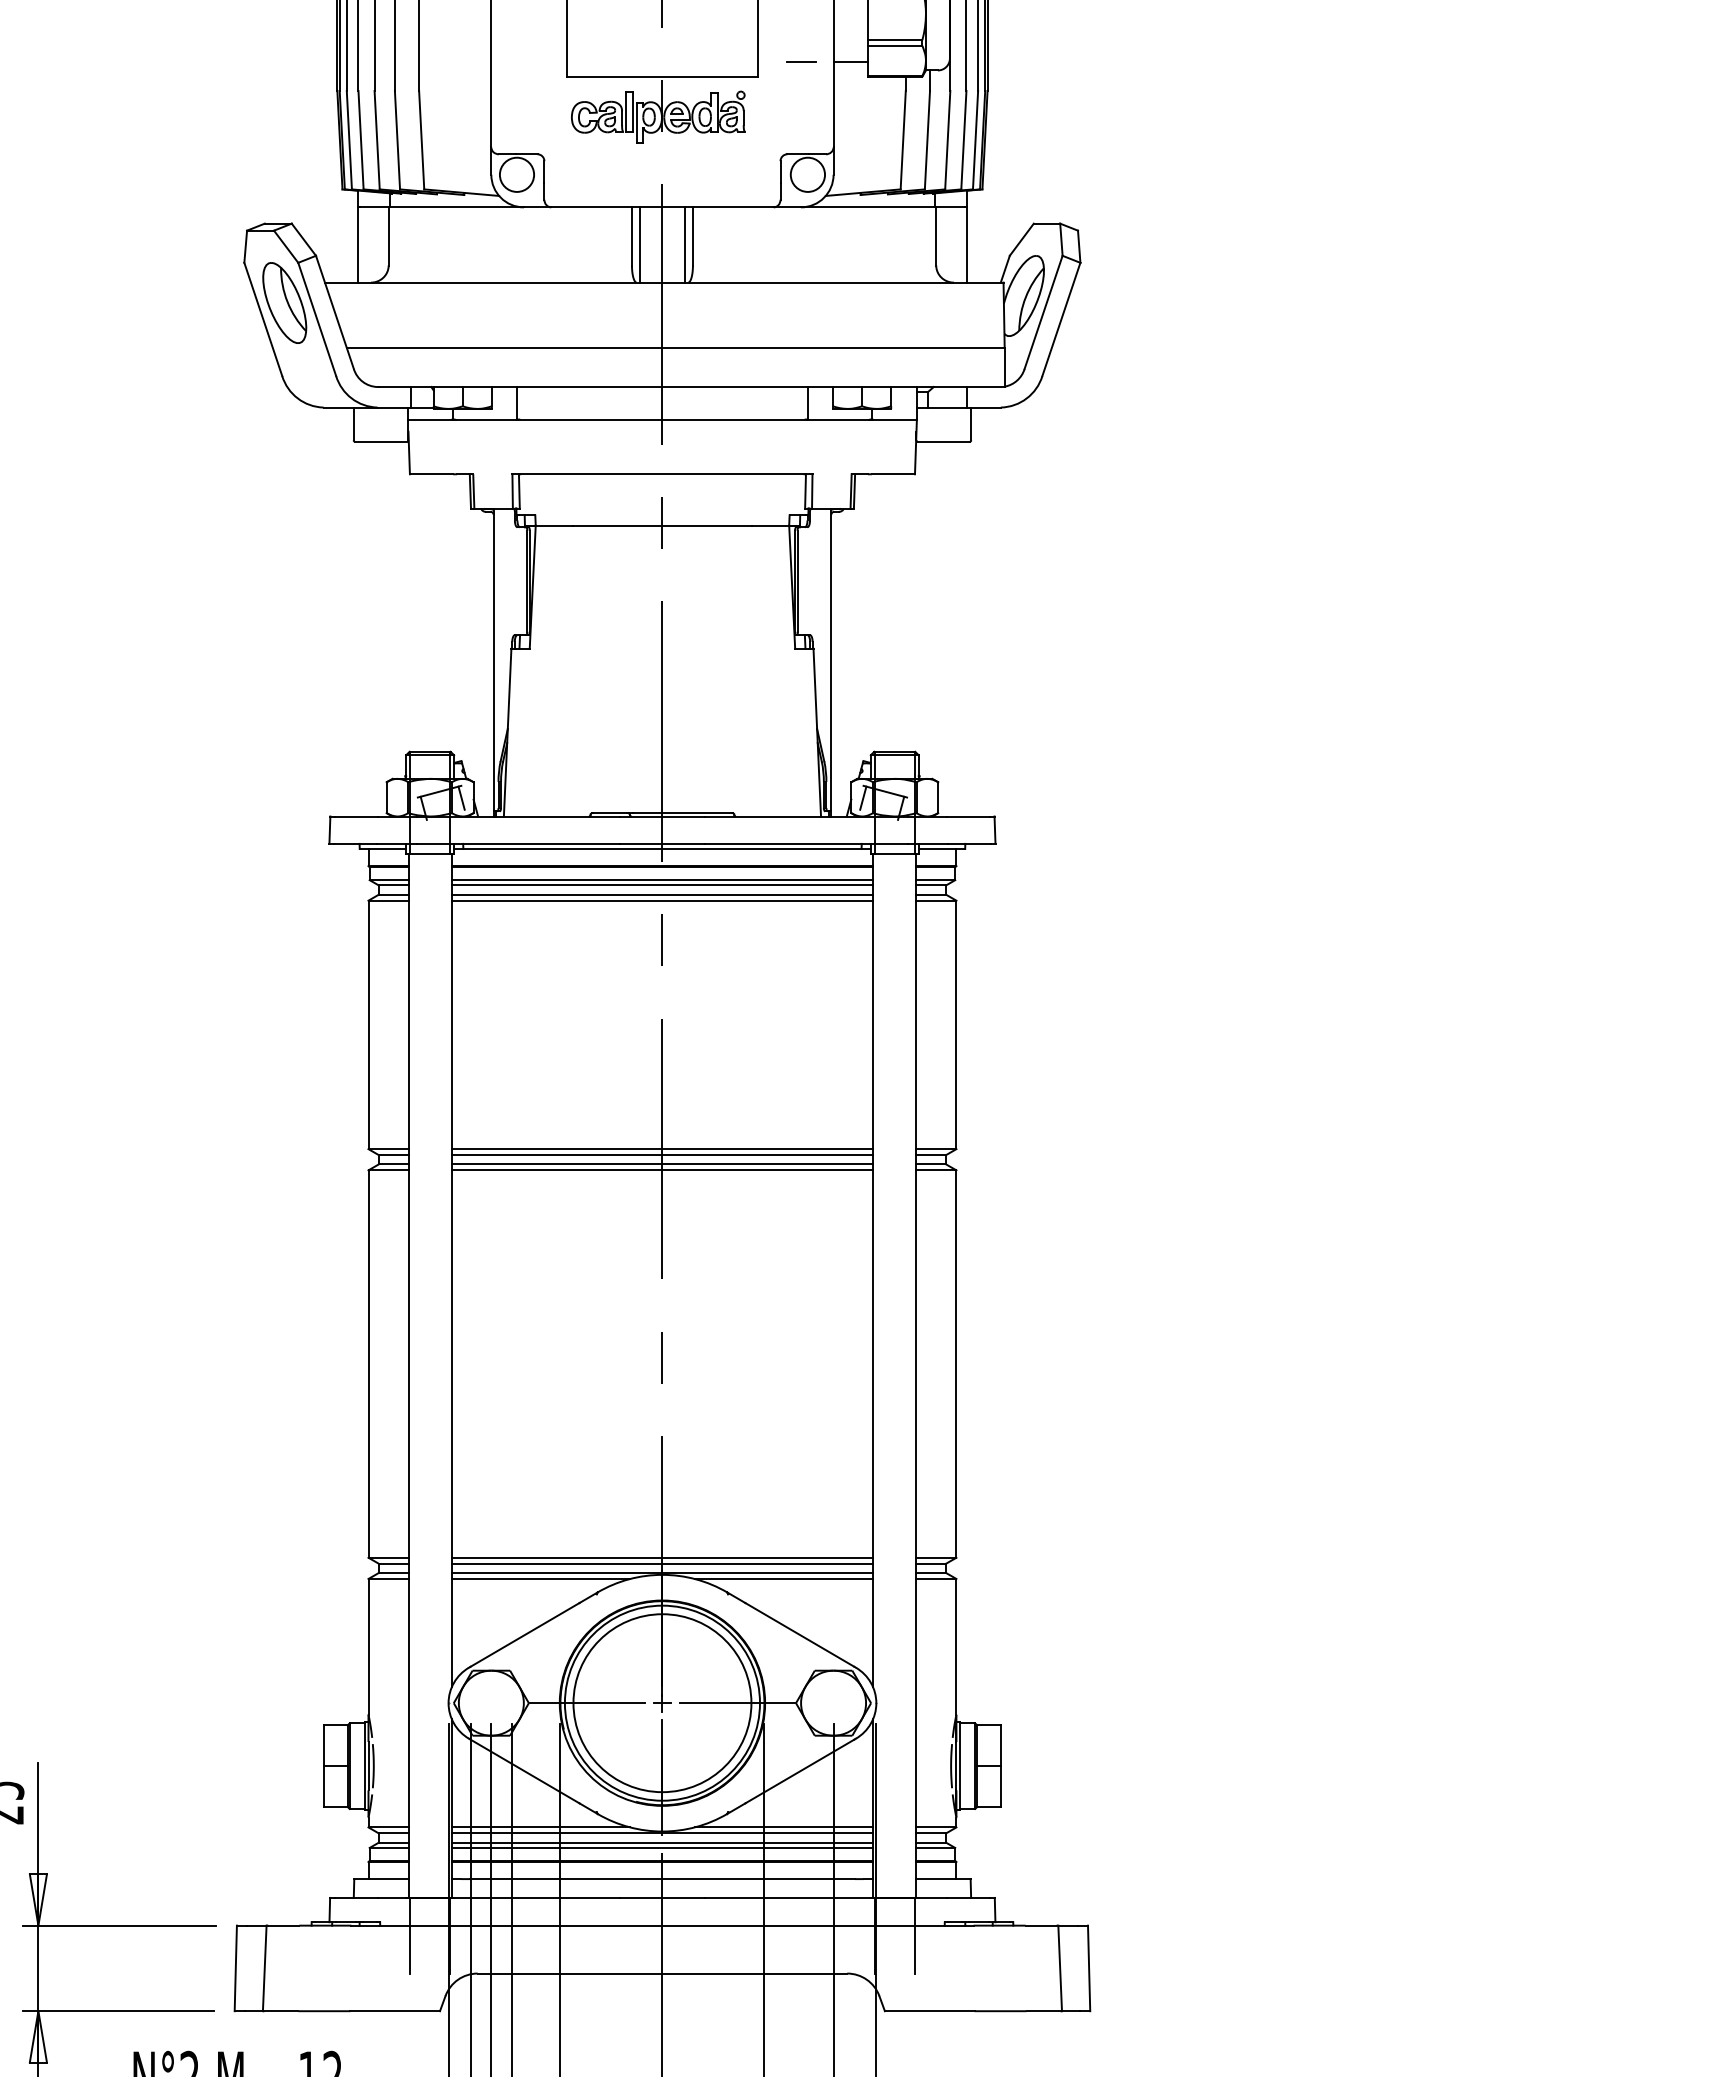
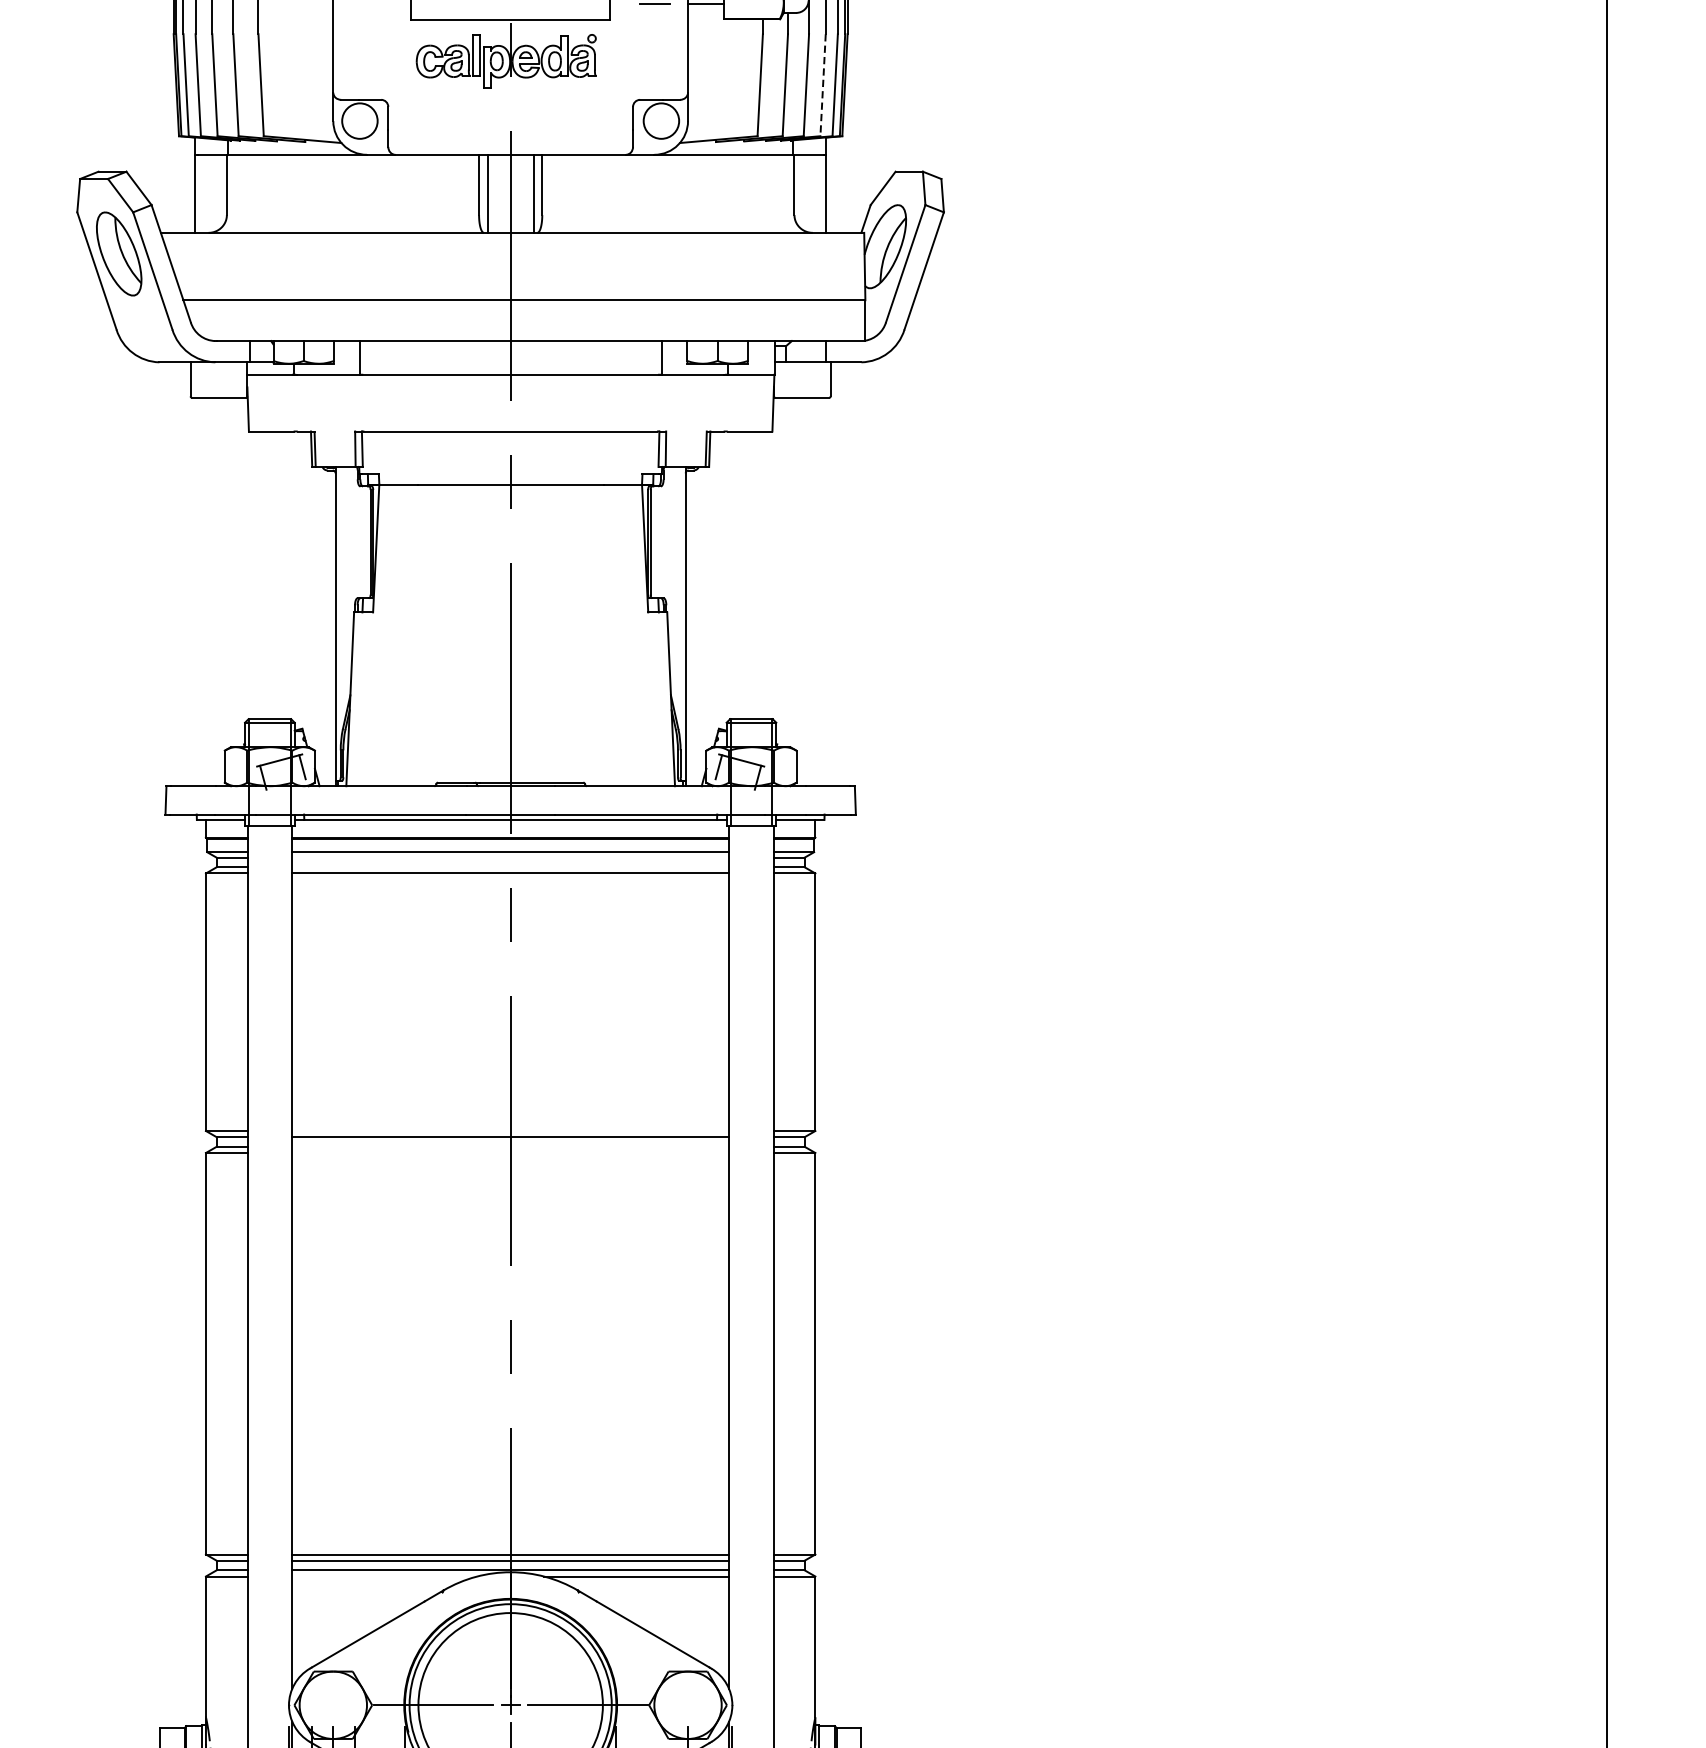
line: (963, 140) -> (822, 85), solid -> dashed
line: (662, 885) -> (510, 857), removed
line: (662, 894) -> (510, 867), removed
line: (662, 1149) -> (510, 1131), removed
line: (662, 1164) -> (510, 1146), removed
line: (662, 1170) -> (510, 1153), removed
line: (540, 1578) -> (384, 1576), removed

